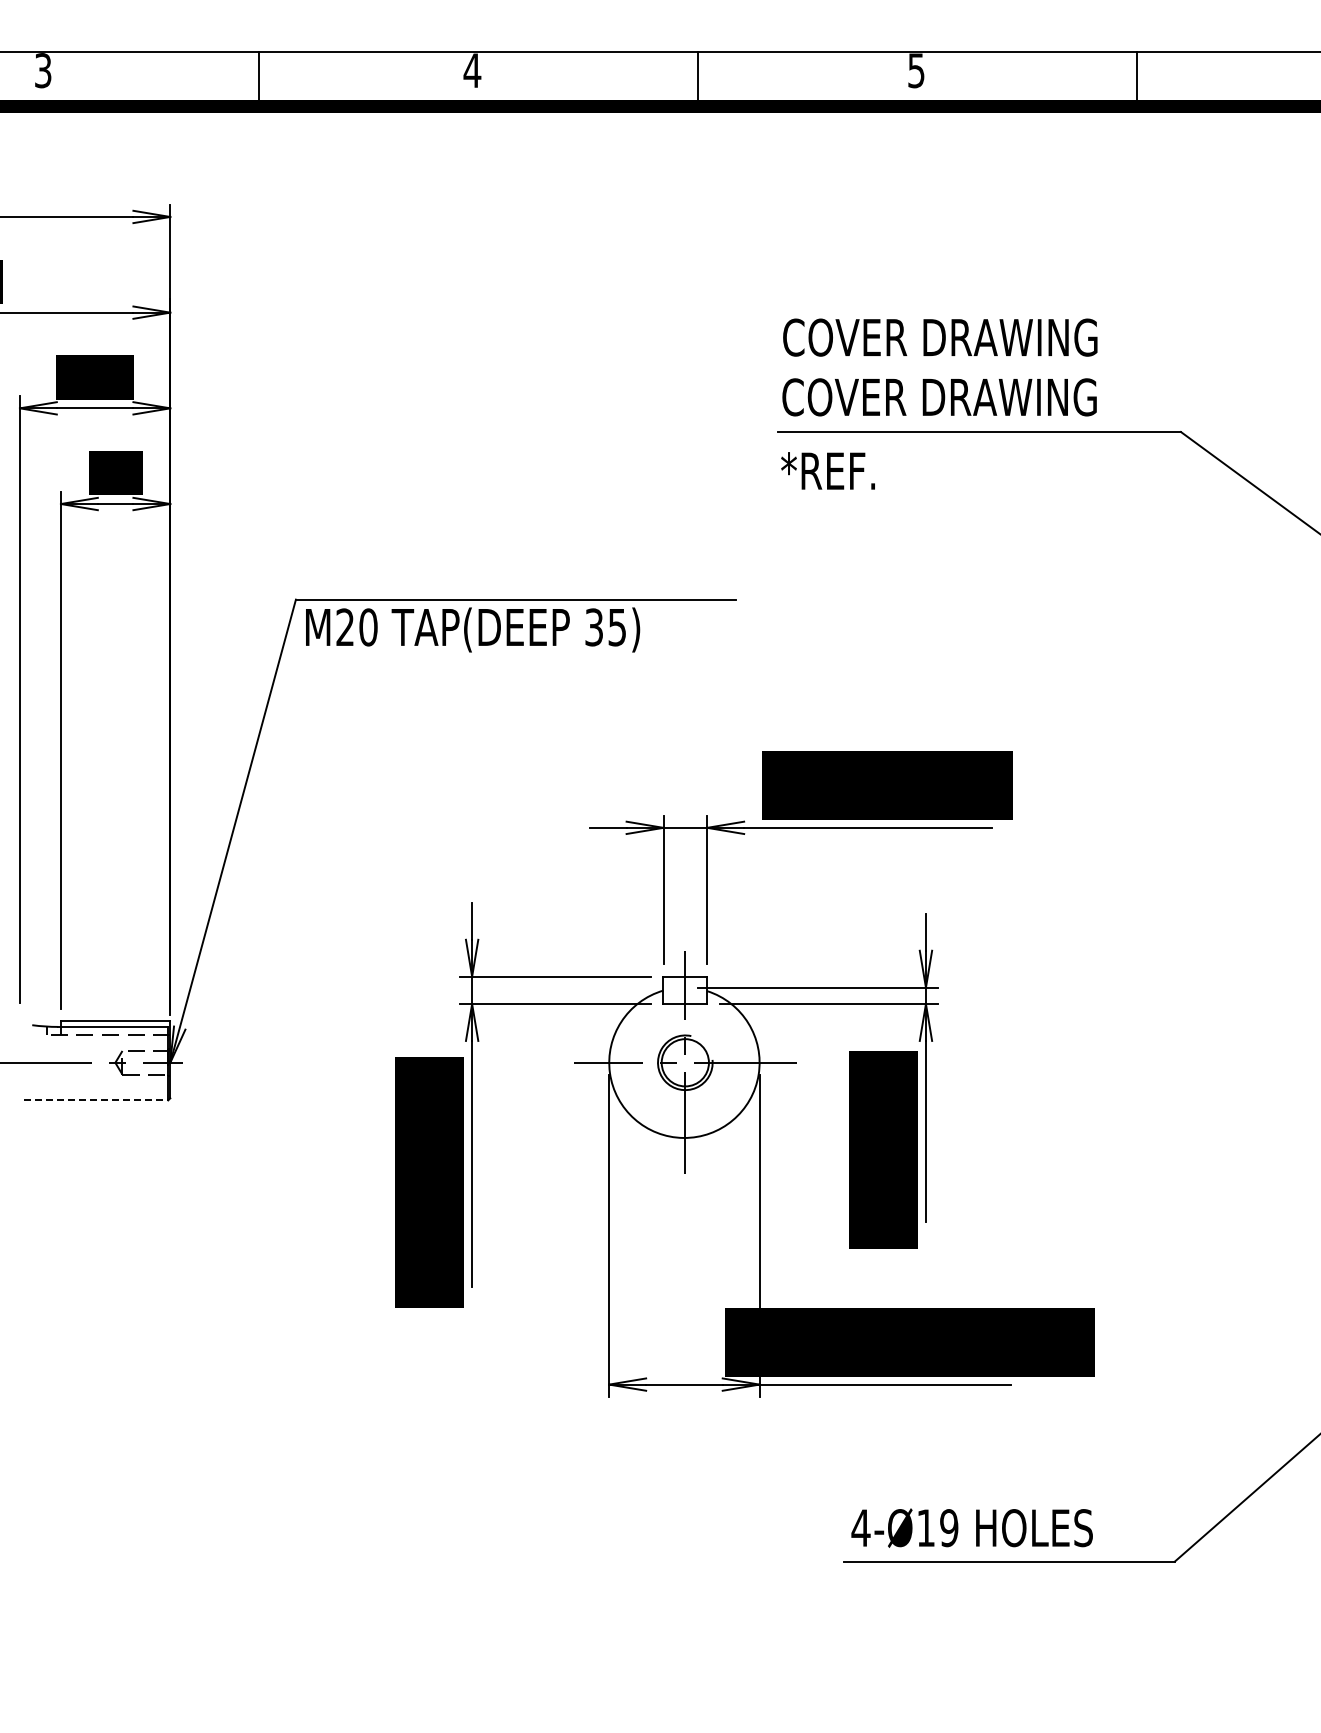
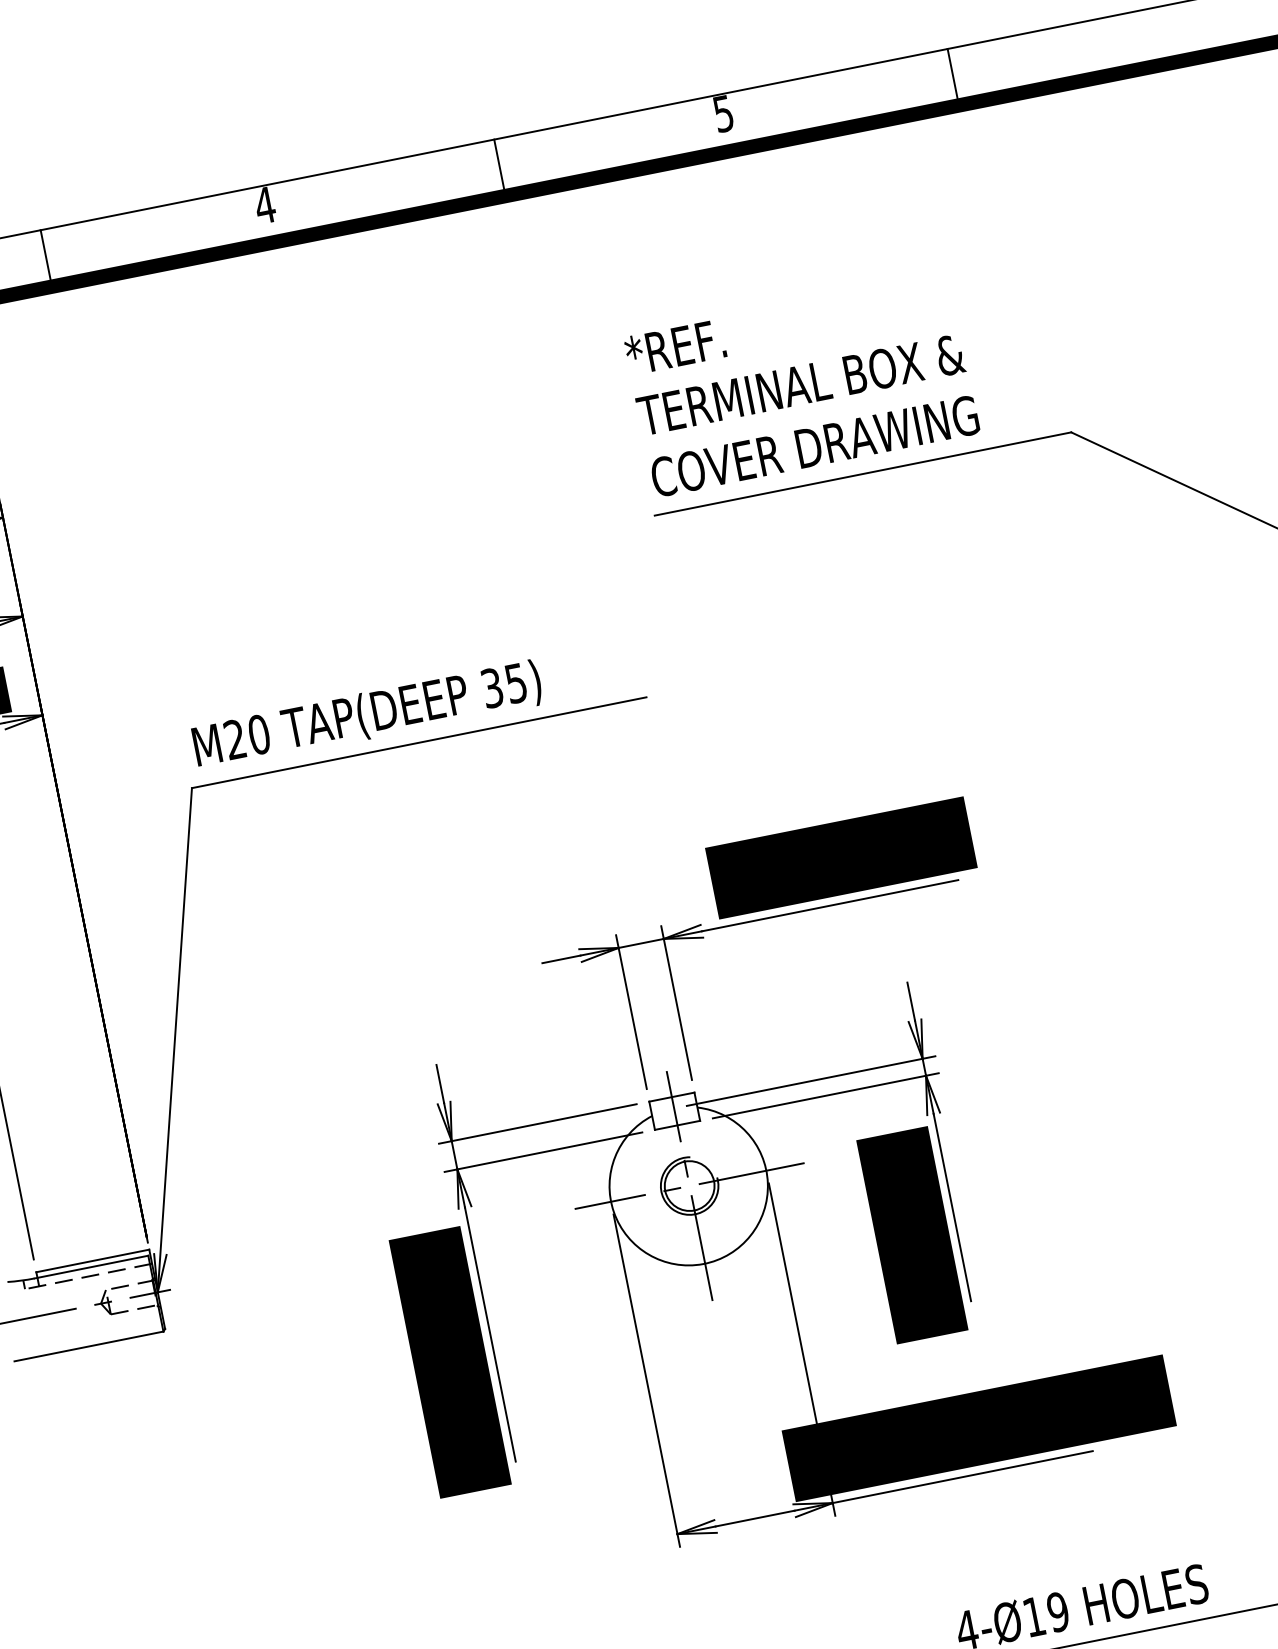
text: (939, 337) -> (802, 384), COVER DRAWING -> TERMINAL BOX &
text: (827, 470) -> (674, 346), moved
text: (473, 629) -> (368, 715), moved
line: (96, 1100) -> (89, 1346), dashed -> solid

